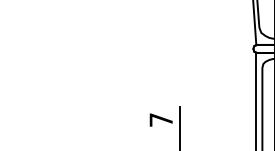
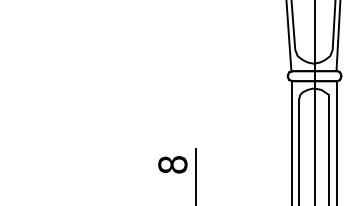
text: (160, 119) -> (172, 164), 7 -> 8

